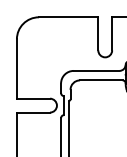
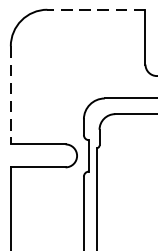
line: (68, 17) -> (96, 10), solid -> dashed
line: (16, 69) -> (10, 96), solid -> dashed

